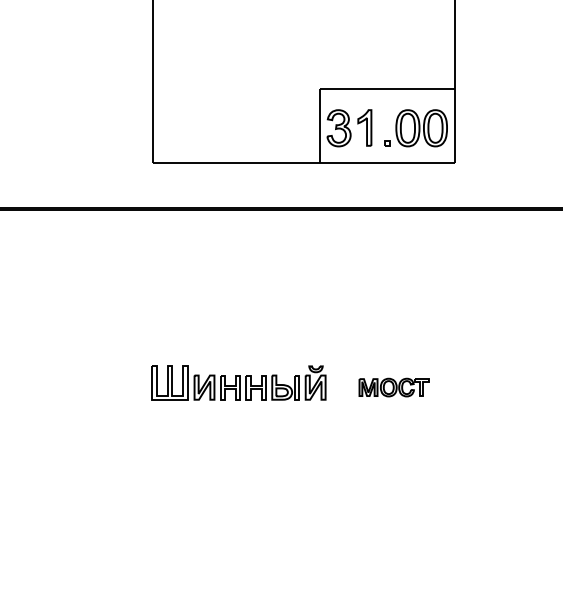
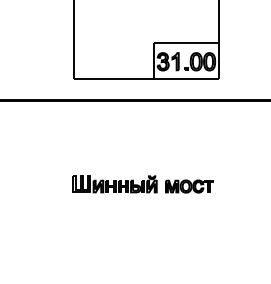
part: (393, 387) -> (189, 186), size x1.43

